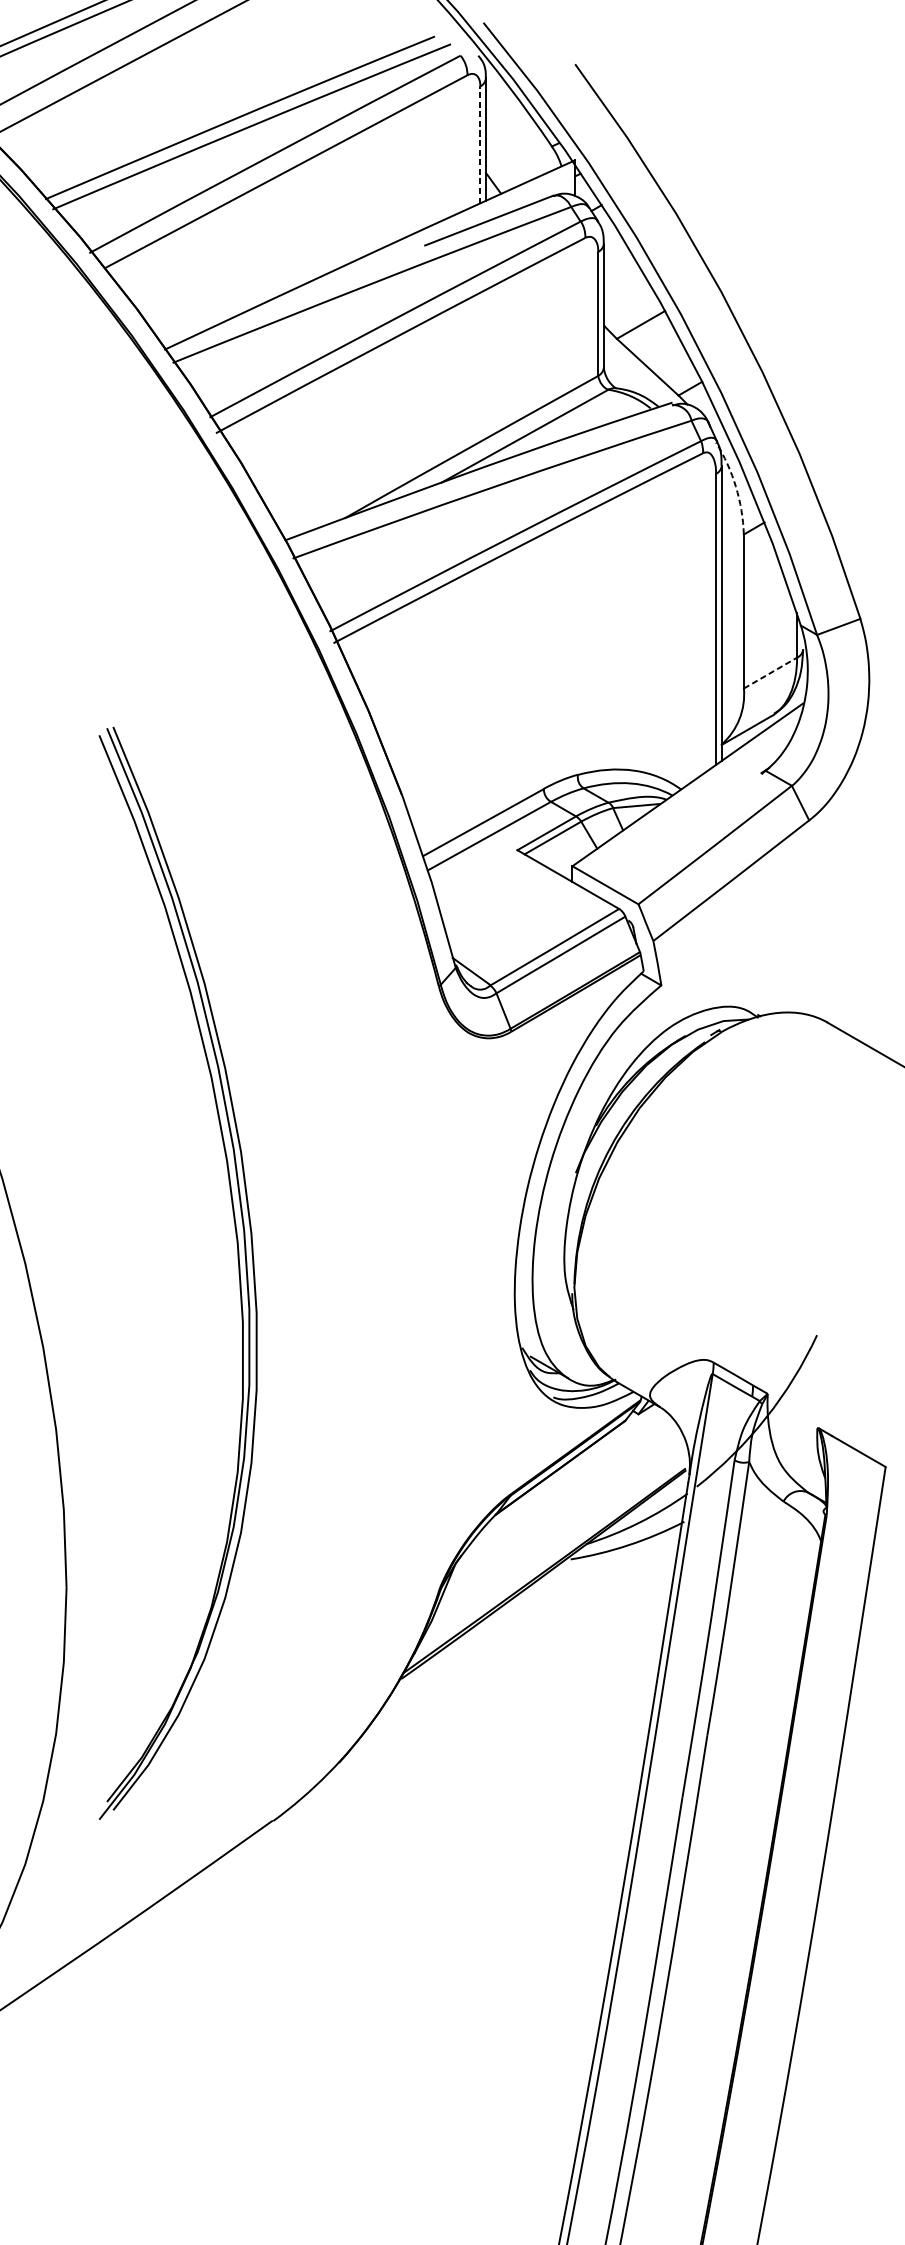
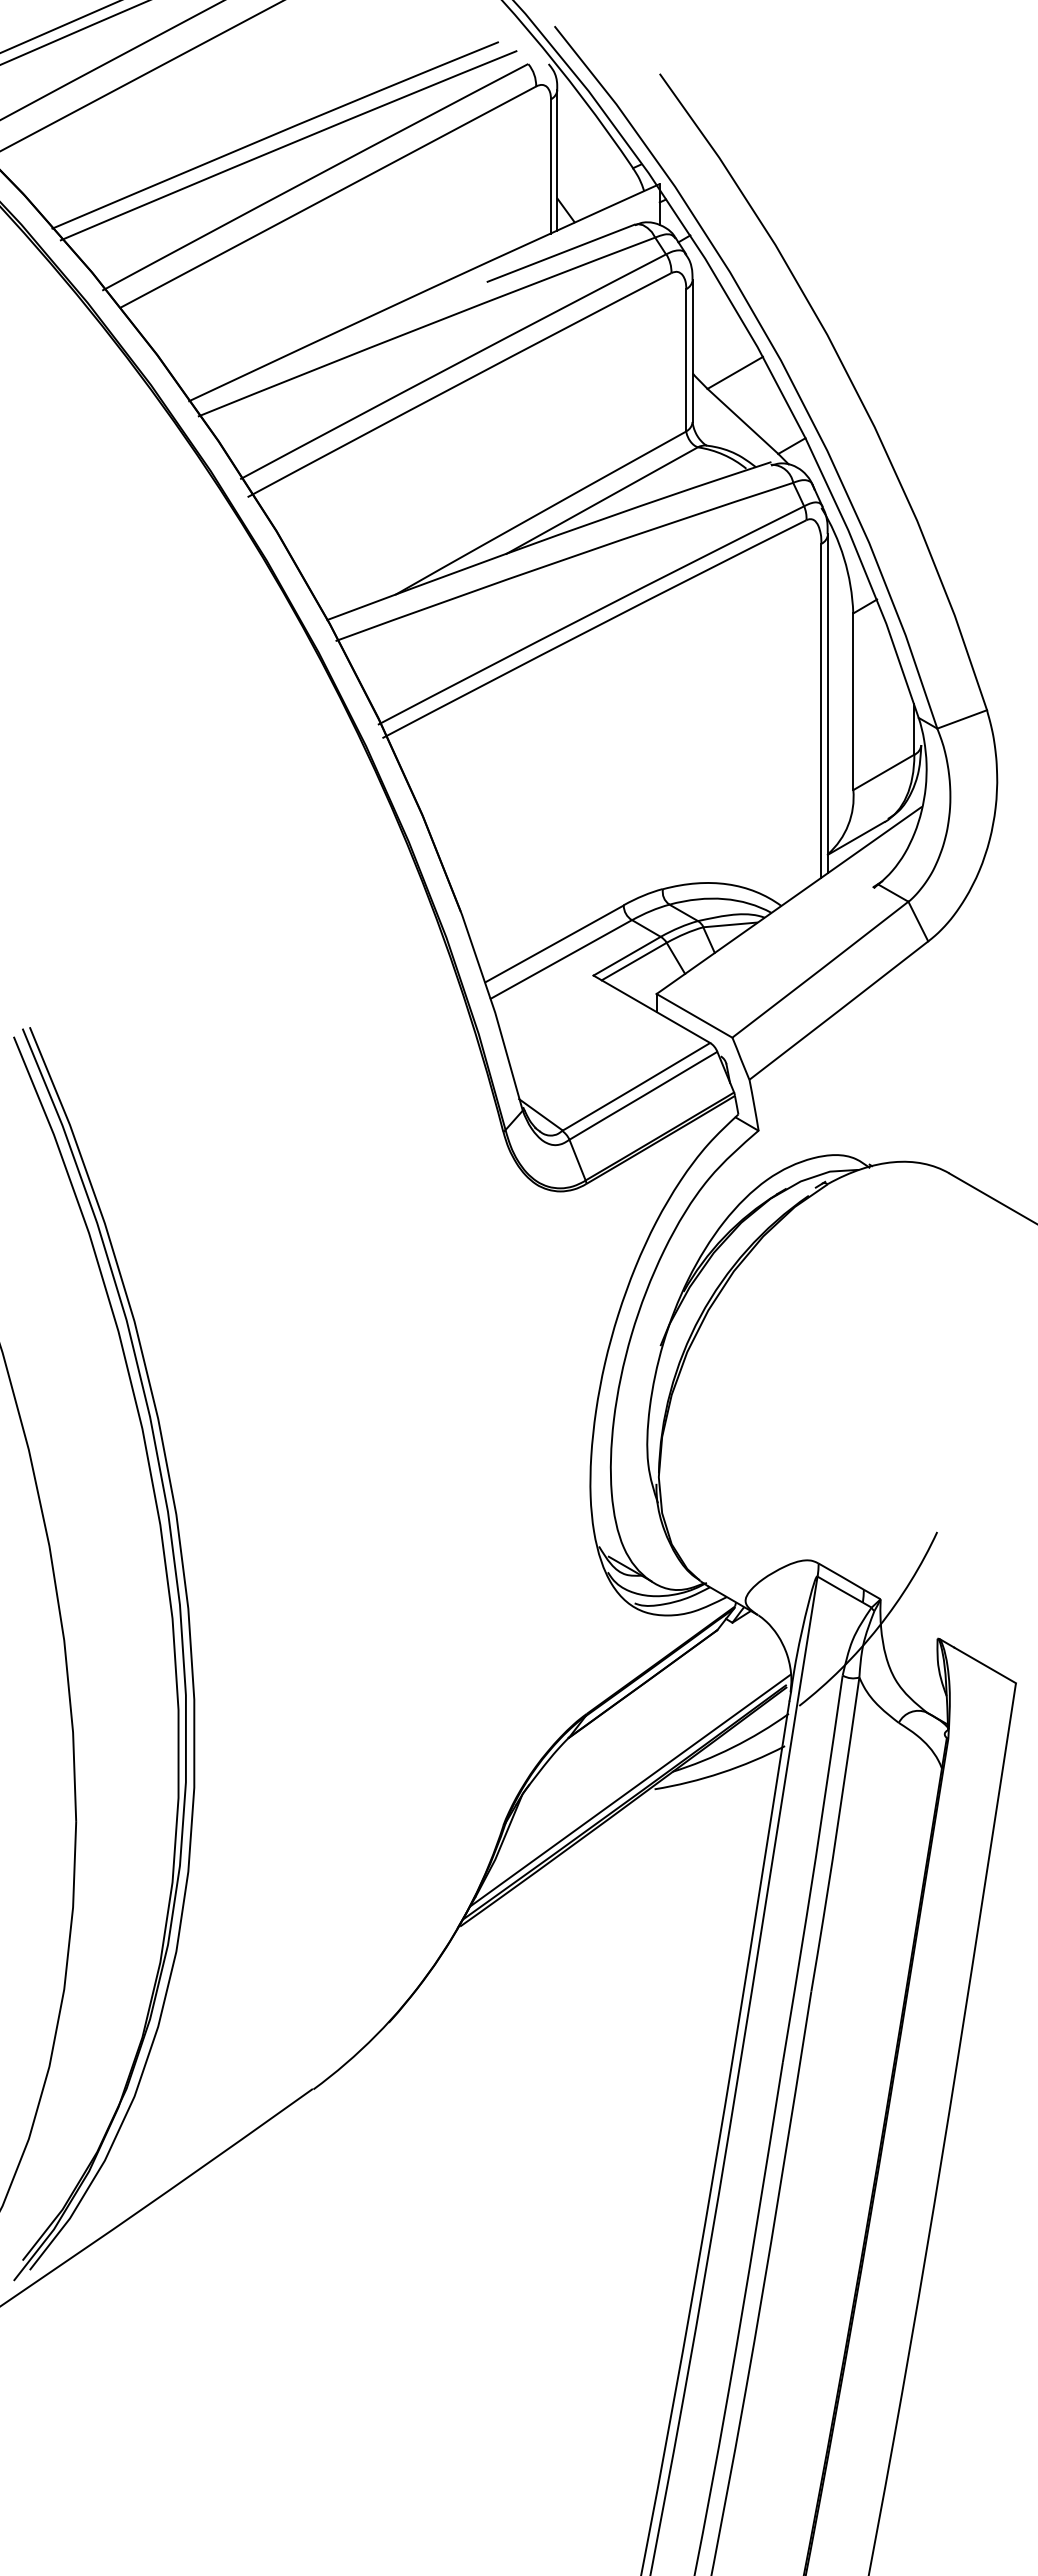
line: (479, 144) -> (550, 165), dashed -> solid
arc: (736, 486) -> (844, 558), dashed -> solid
line: (771, 673) -> (884, 772), dashed -> solid
part: (238, 1272) -> (173, 1653), moved
line: (549, 1560) -> (630, 1790), added

